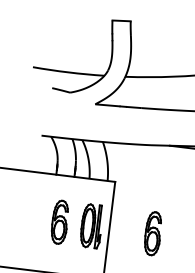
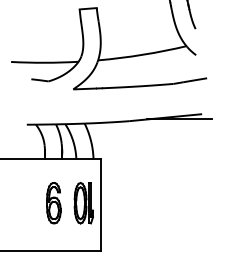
part: (152, 233) -> (141, 203), removed

